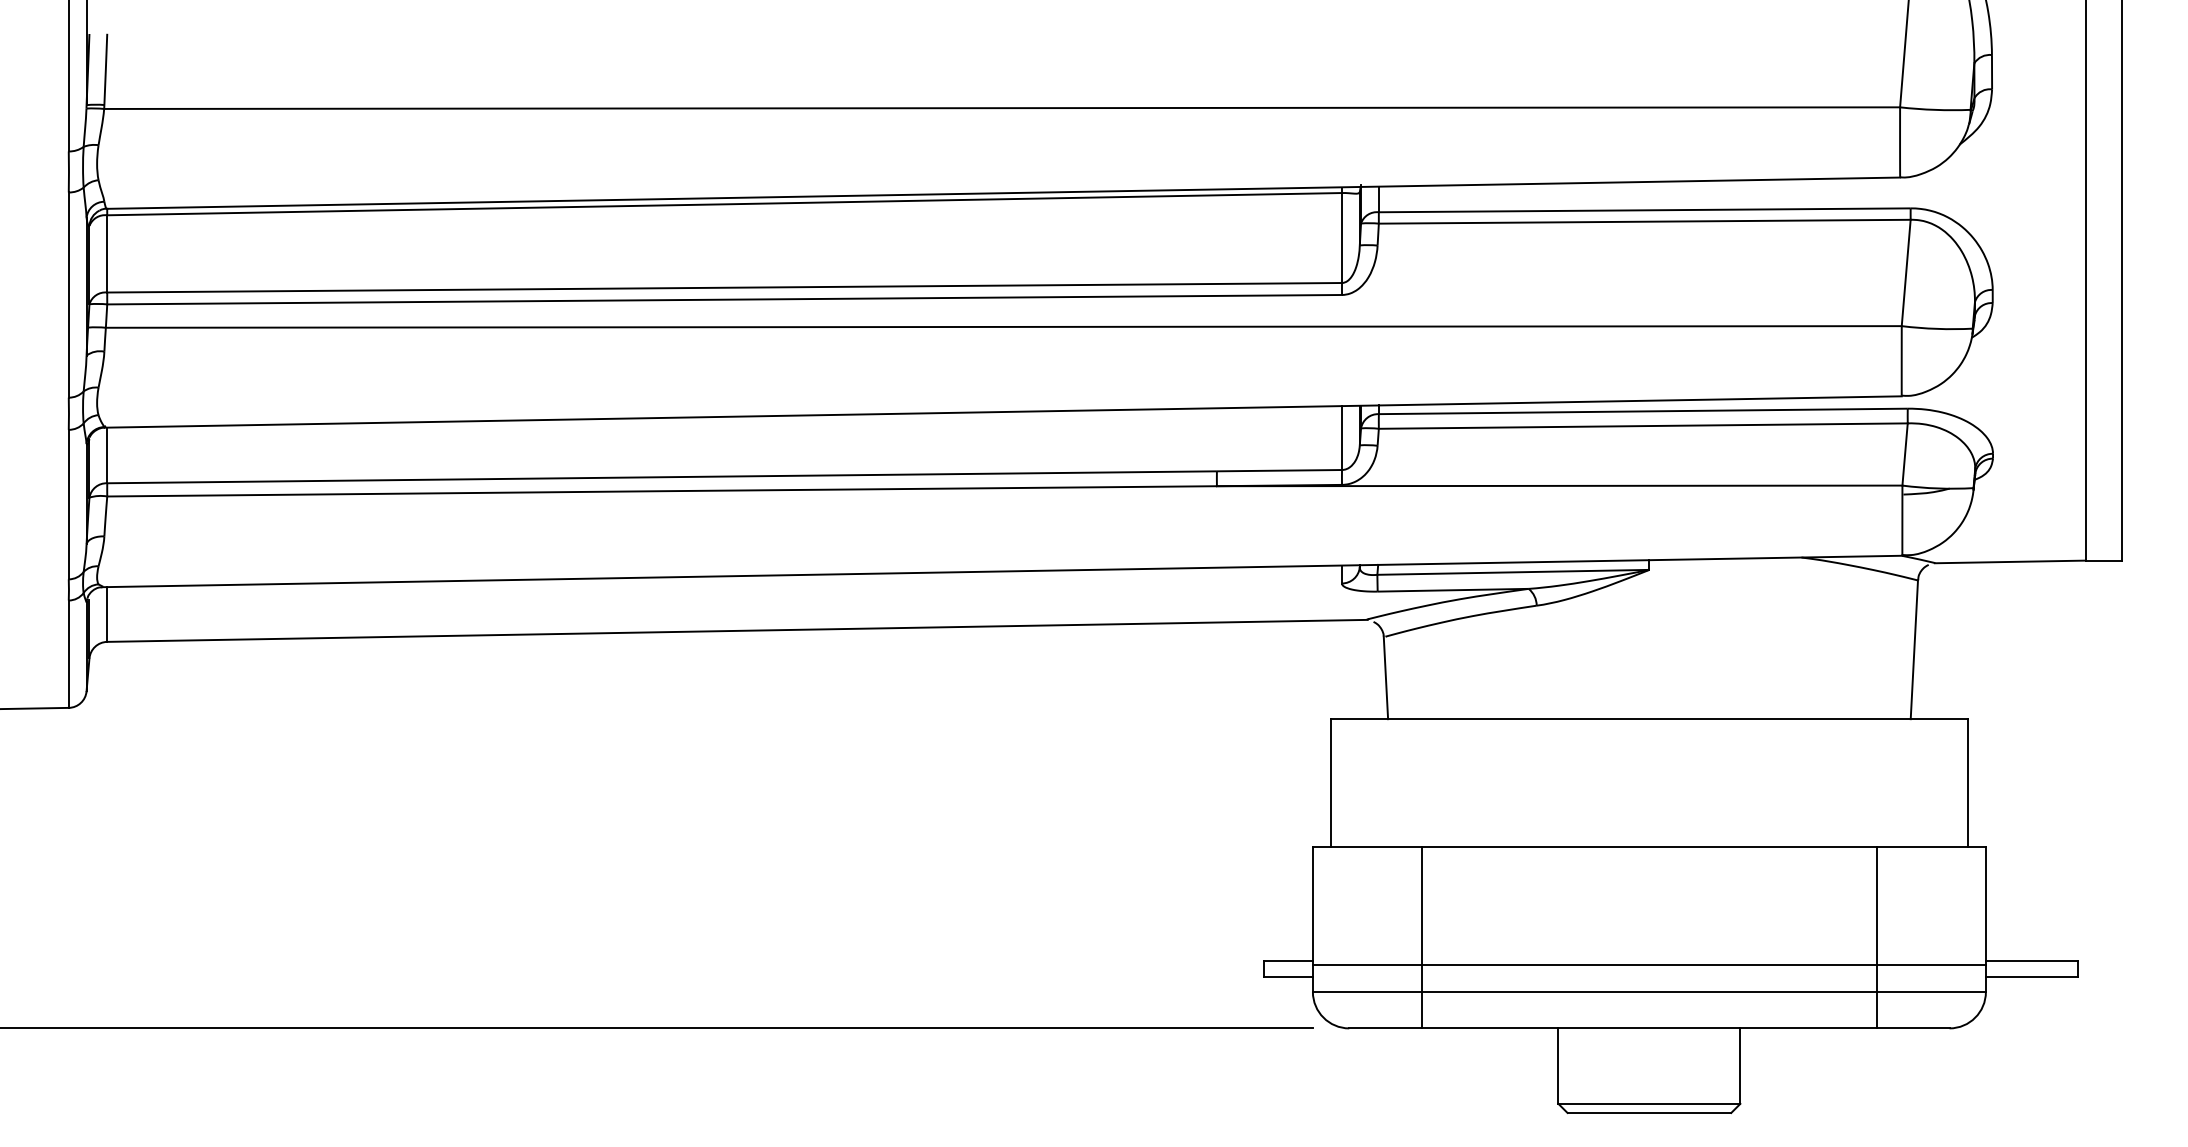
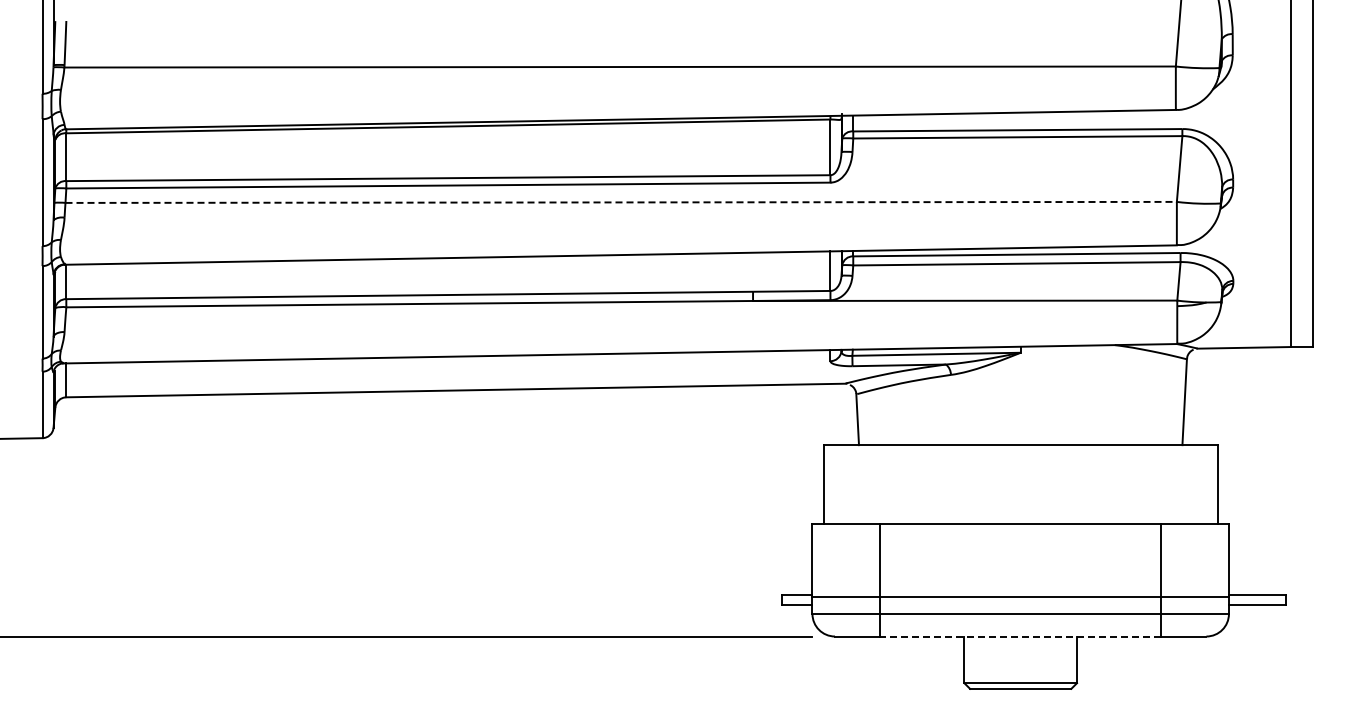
line: (1004, 327) -> (621, 202), solid -> dashed
line: (1649, 1028) -> (1020, 636), solid -> dashed

